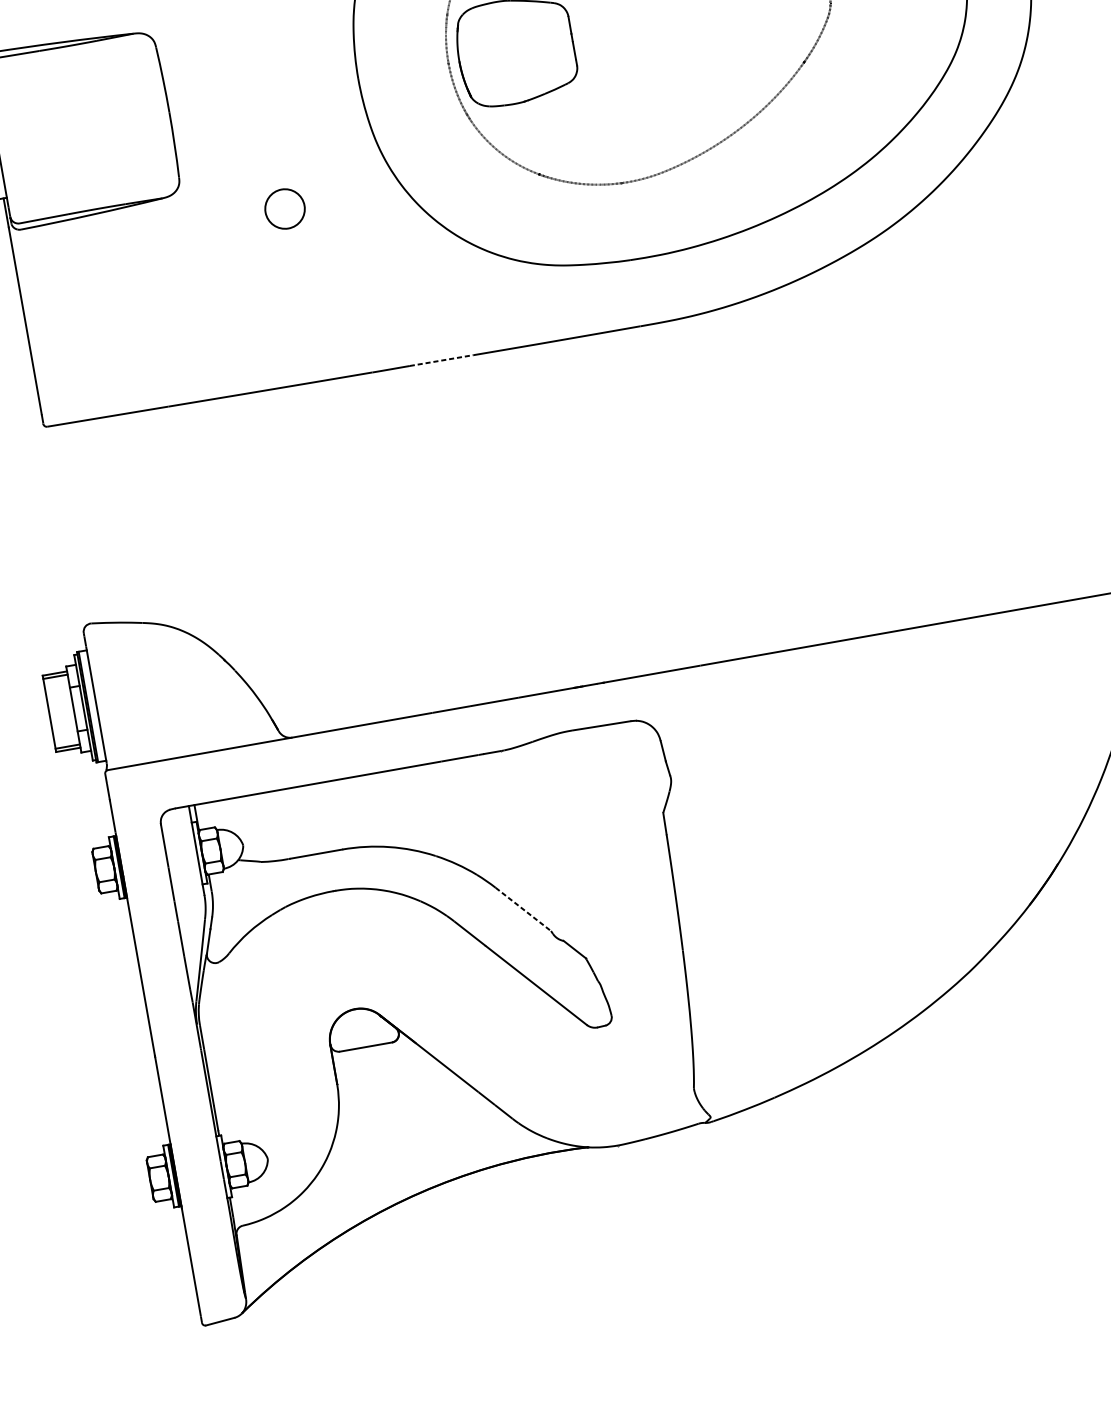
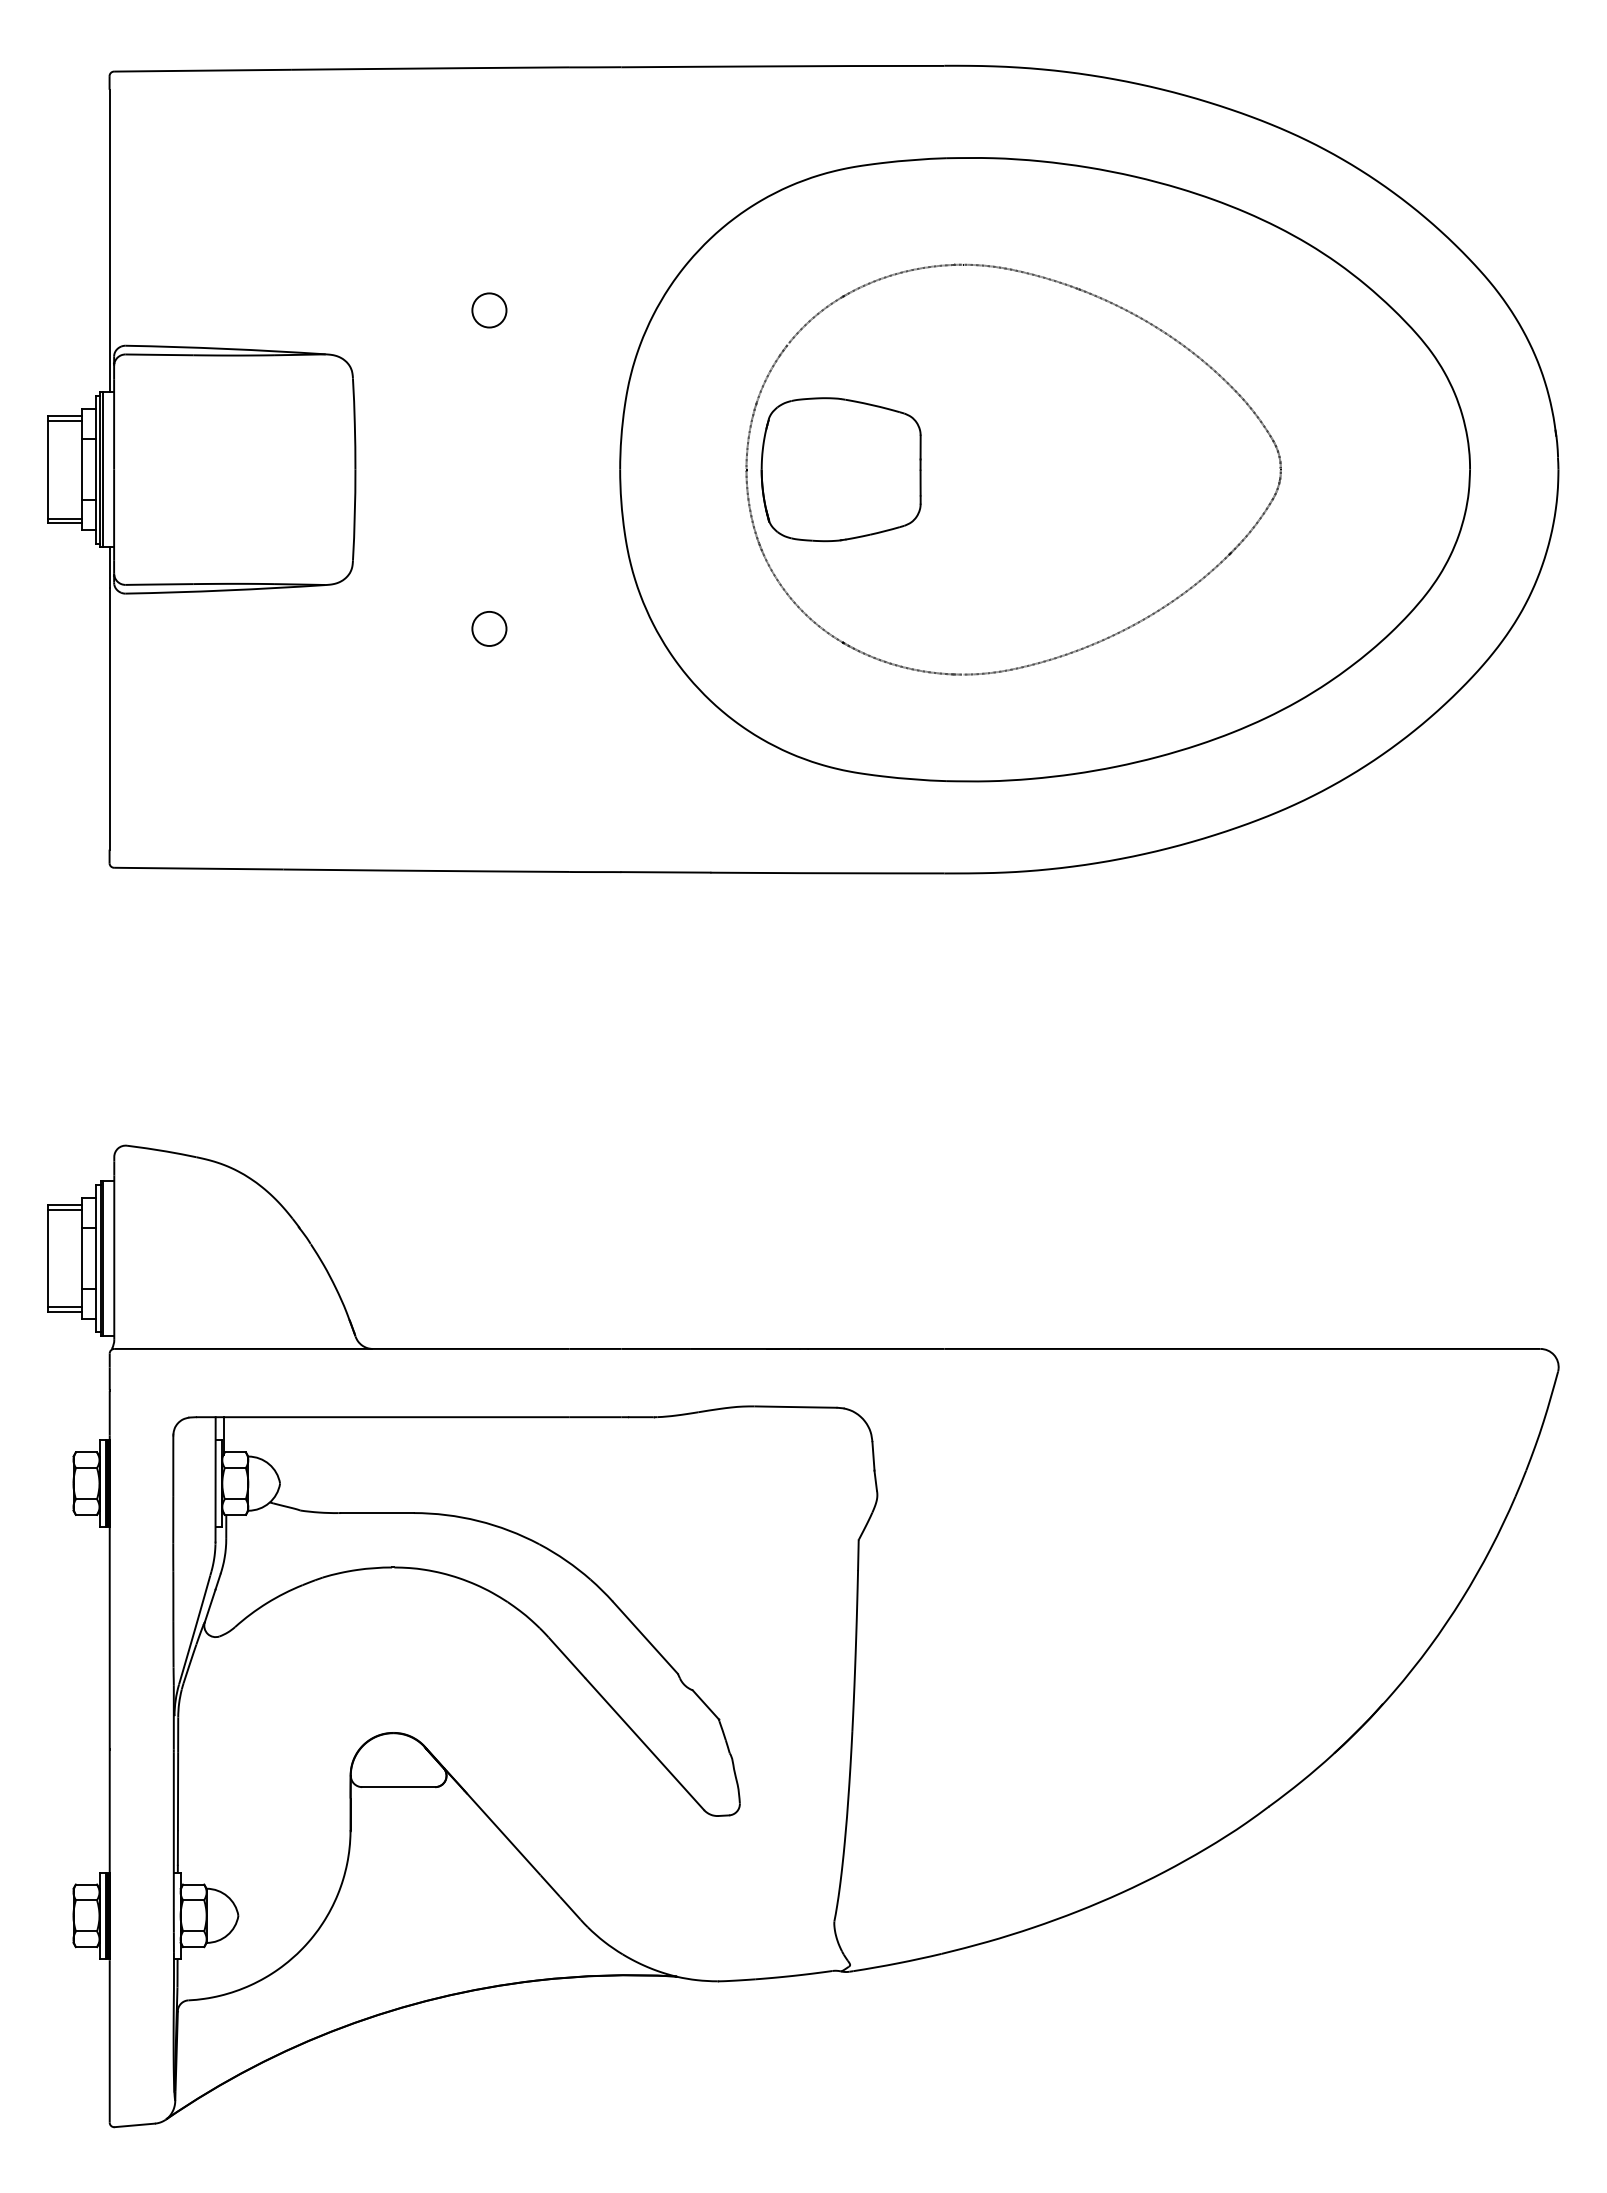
circle: (285, 208) -> (489, 628), size x0.62
line: (441, 360) -> (665, 872), dashed -> solid
line: (523, 909) -> (645, 1638), dashed -> solid

